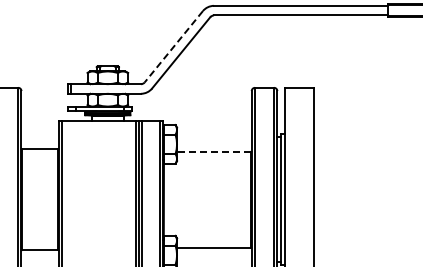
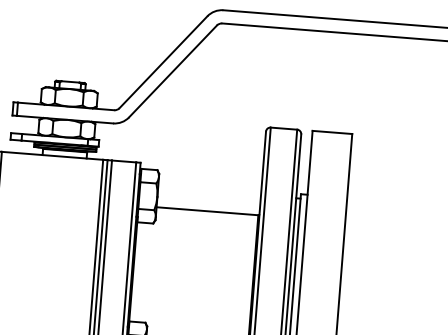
line: (173, 47) -> (162, 63), dashed -> solid
line: (214, 151) -> (208, 210), dashed -> solid

